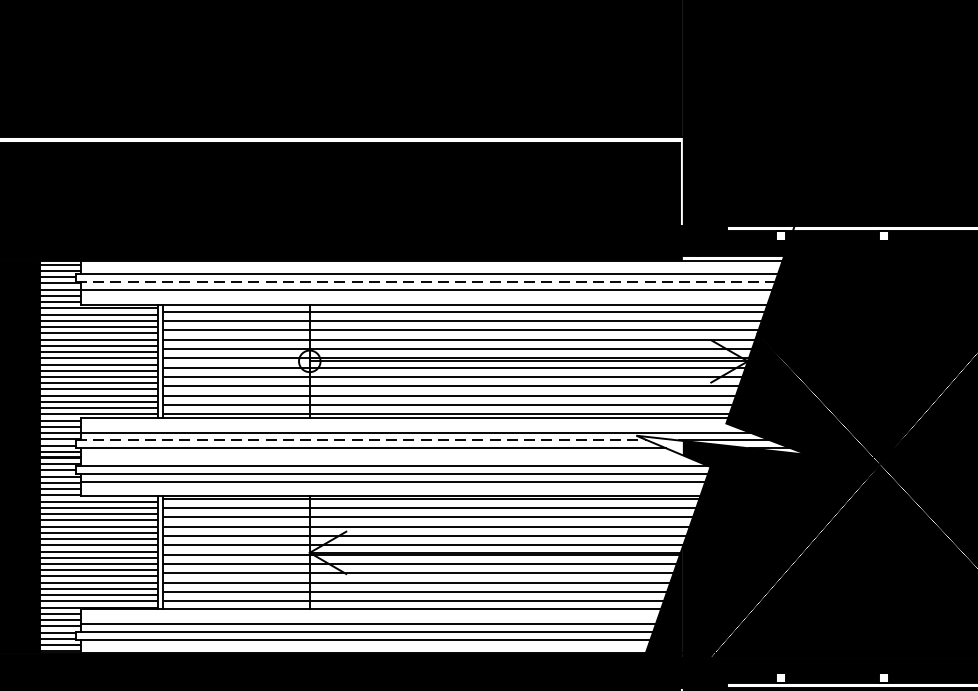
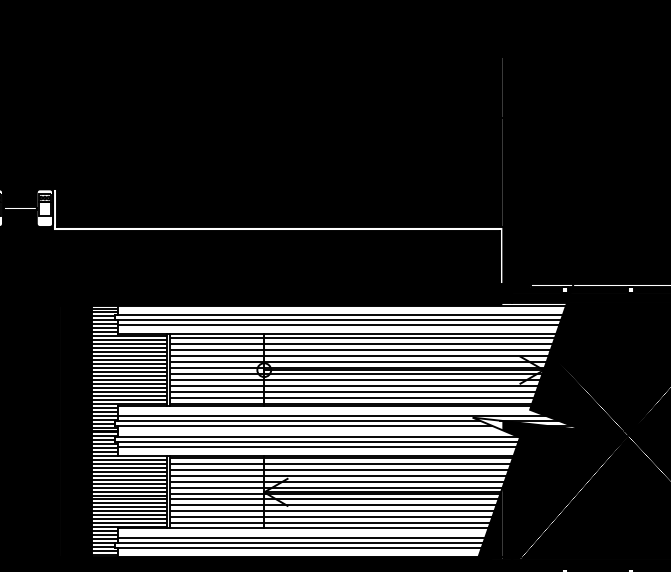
line: (426, 281) -> (338, 319), dashed -> solid
line: (361, 440) -> (297, 420), dashed -> solid

